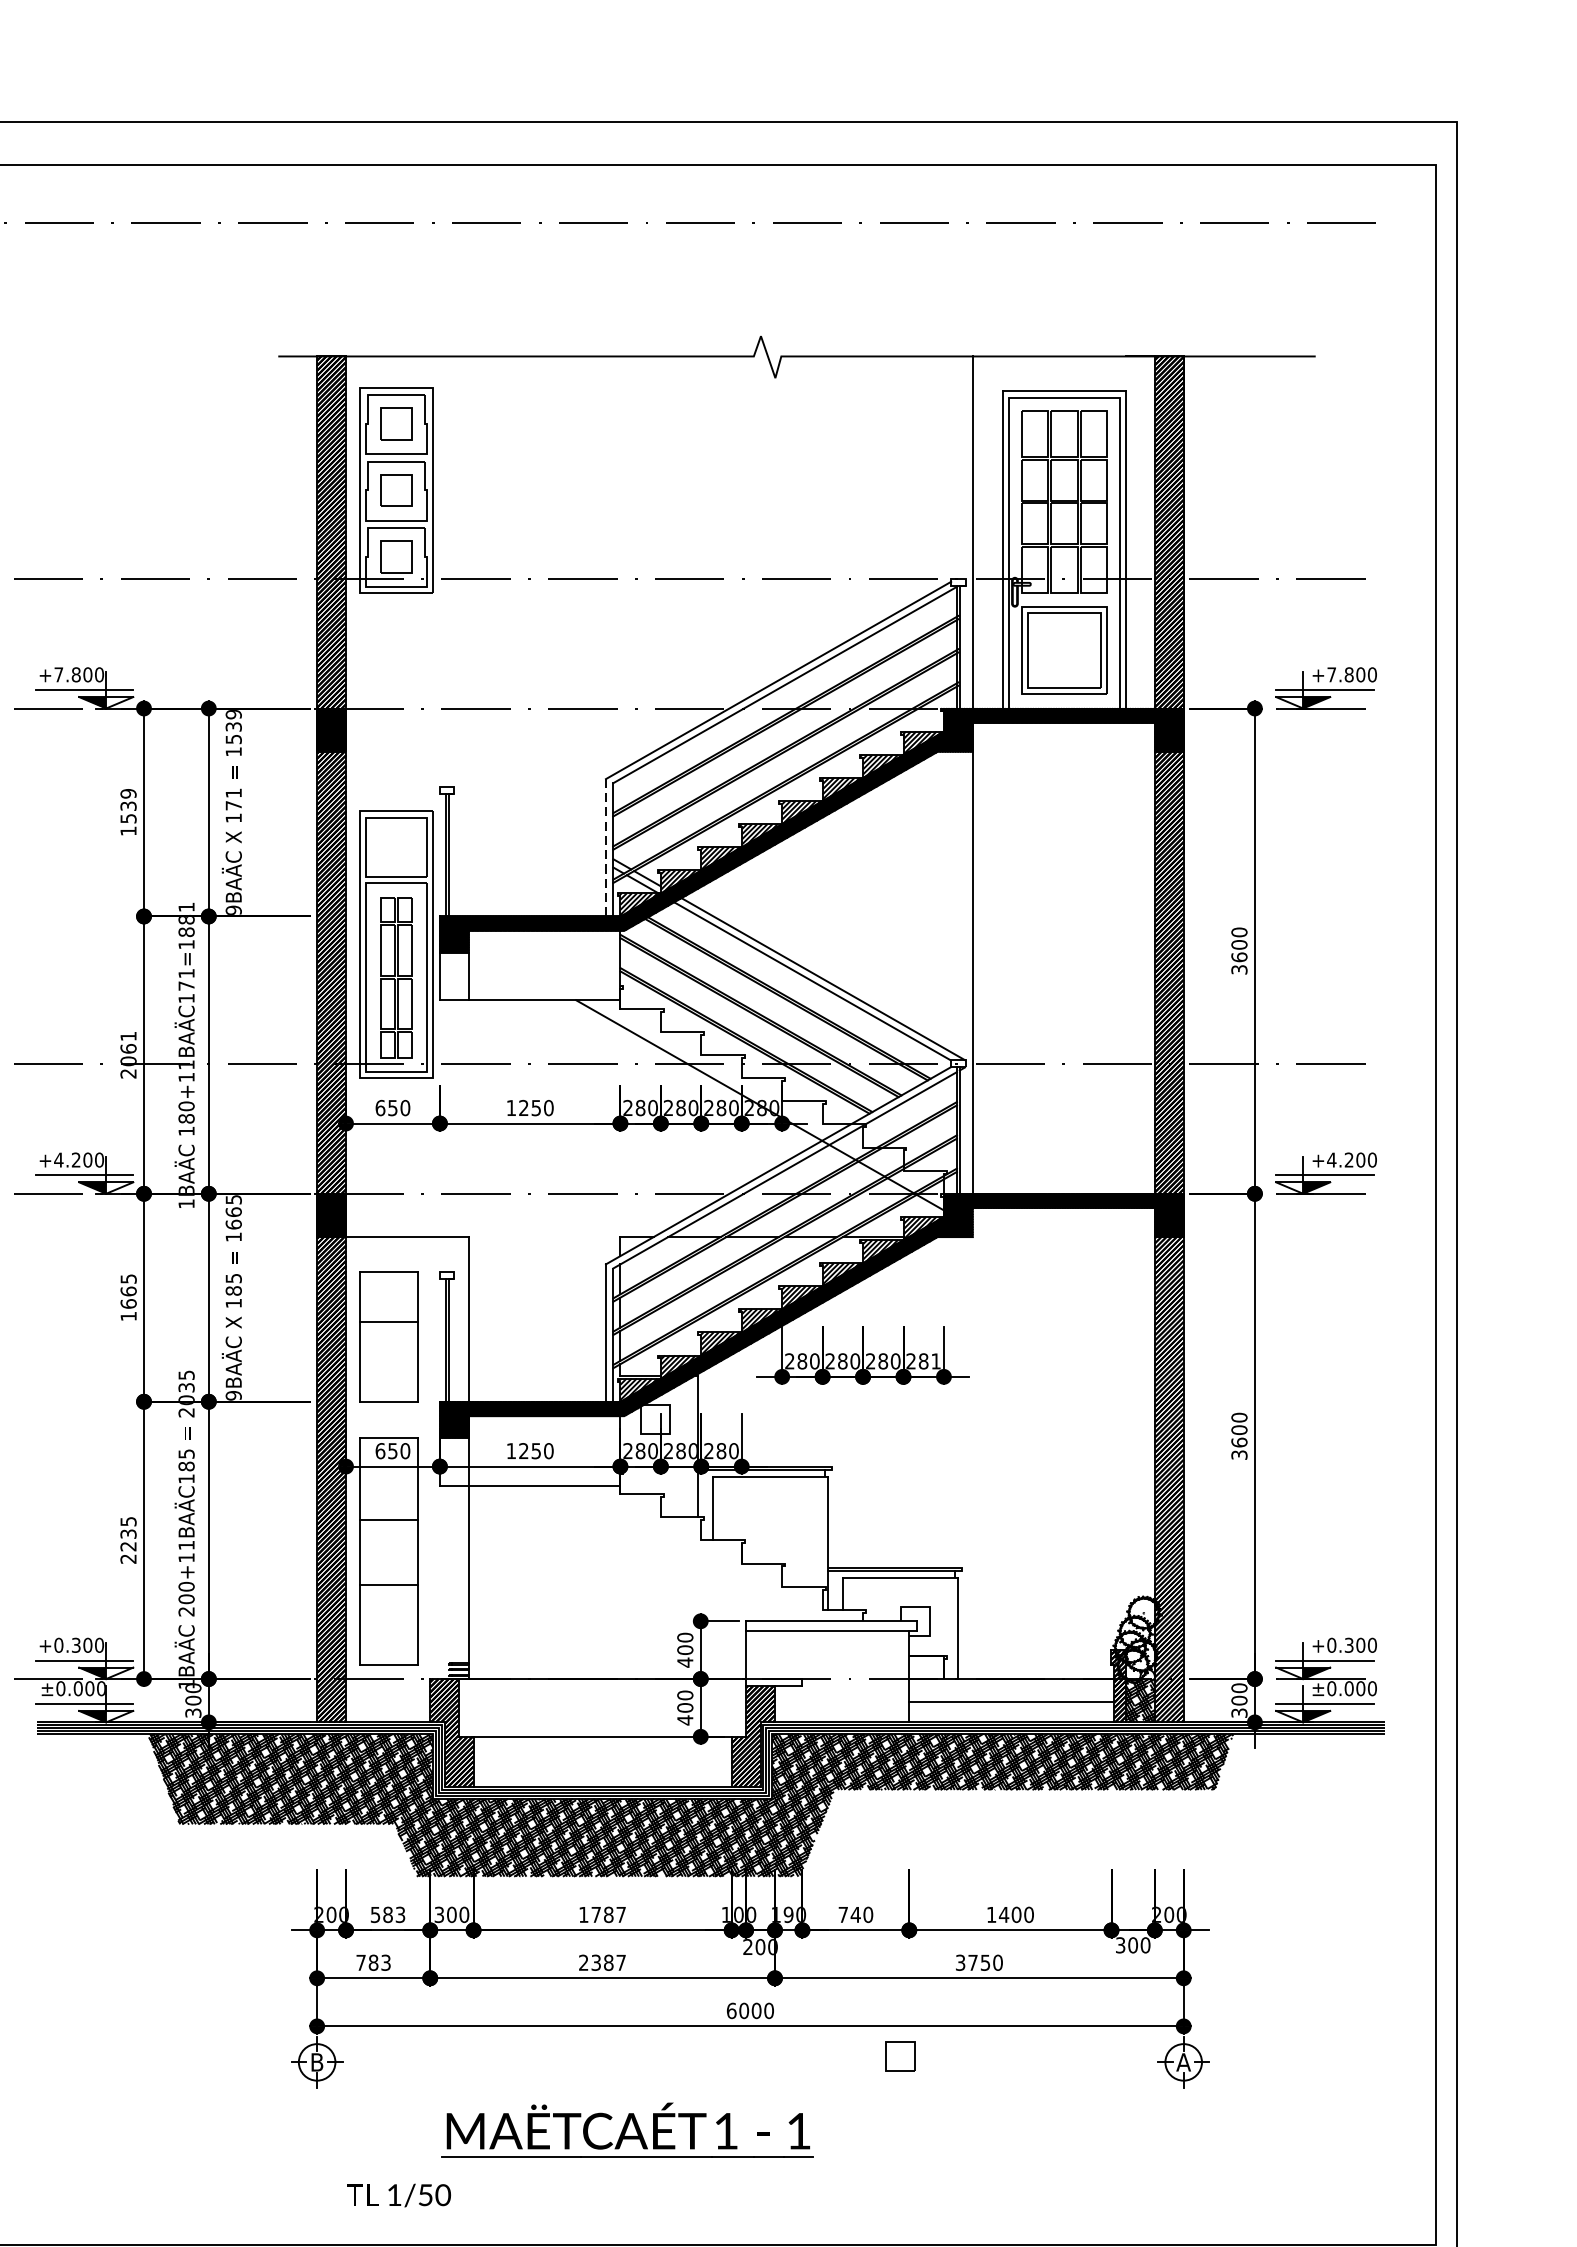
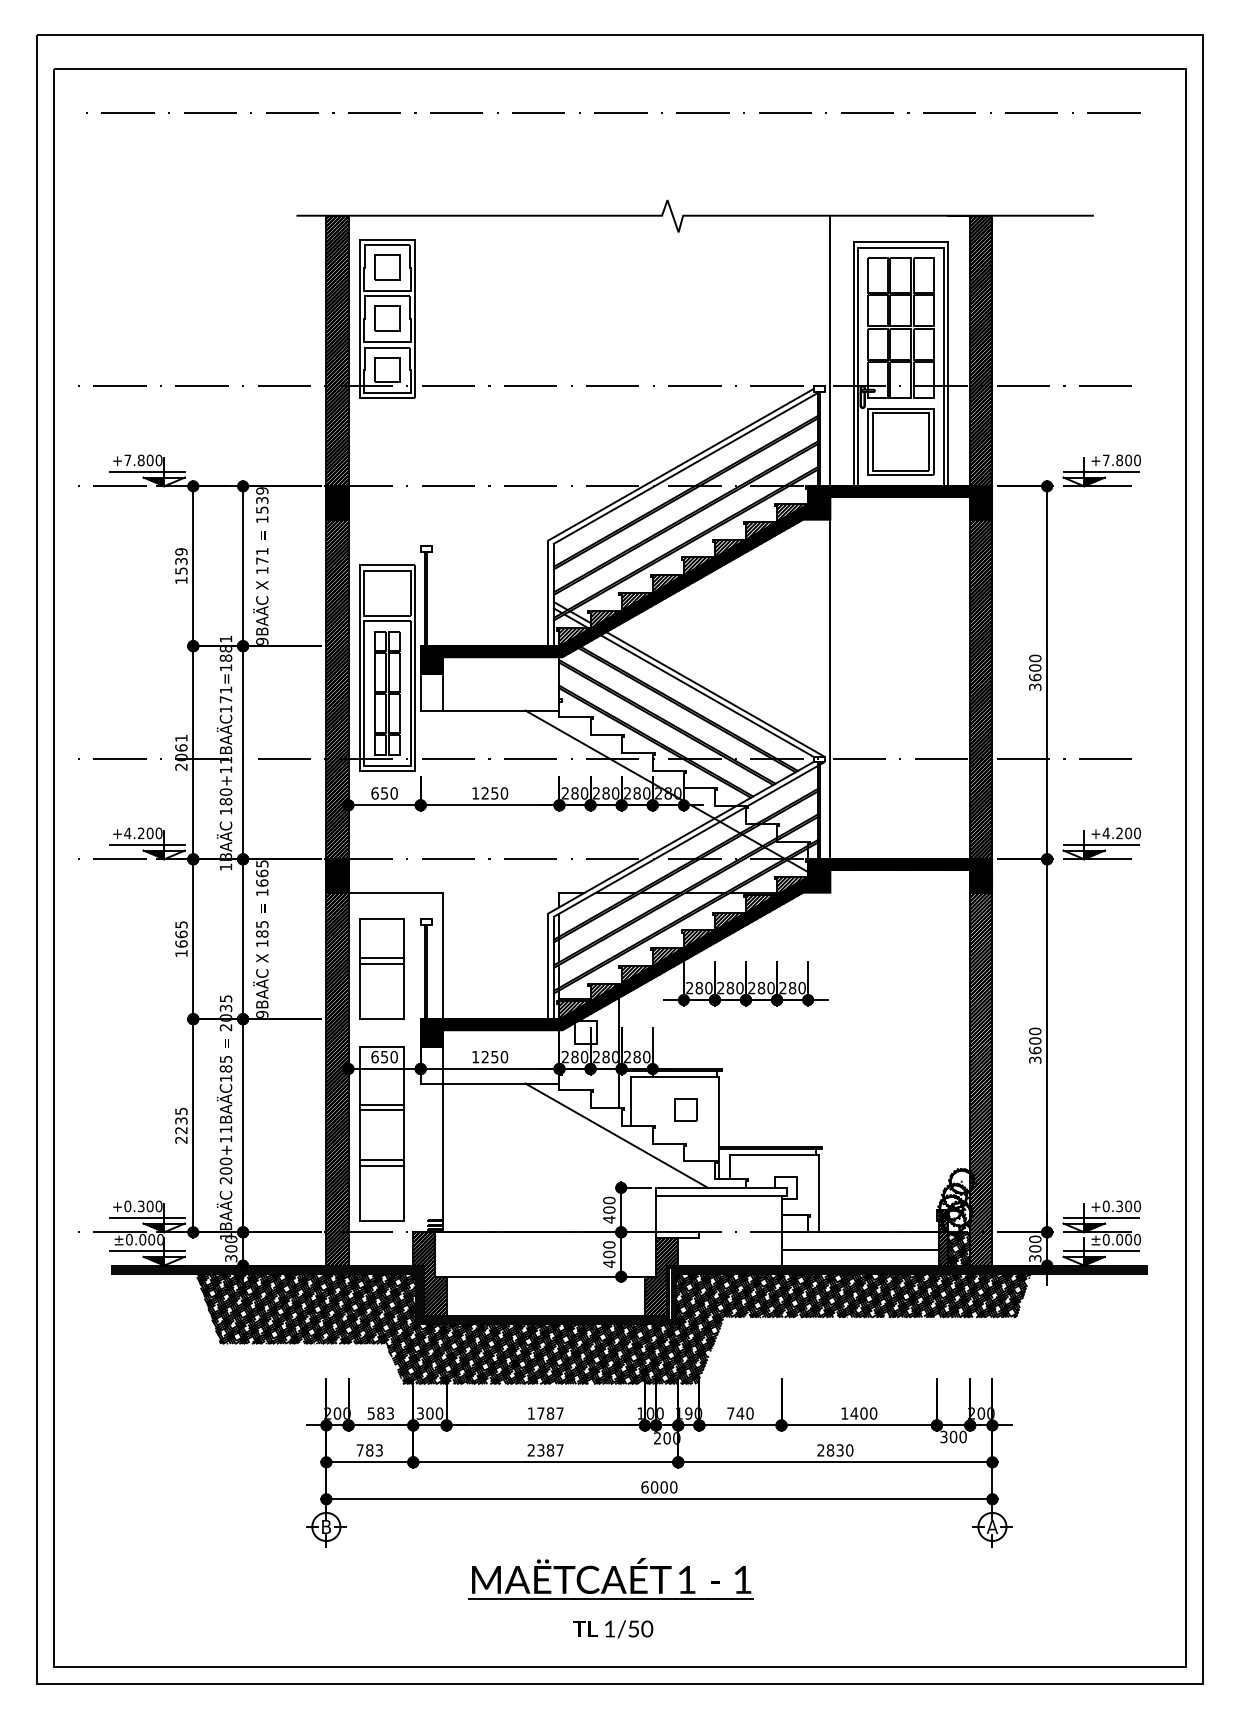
line: (606, 847) -> (548, 593), dashed -> solid
line: (388, 1329) -> (381, 963), added
text: (935, 1360) -> (801, 987), 281 -> 280
line: (388, 1512) -> (381, 1104), added
line: (694, 1553) -> (616, 1135), added
line: (388, 1592) -> (381, 1165), added
text: (973, 1962) -> (830, 1450), 3750 -> 2830
part: (900, 2055) -> (685, 1109), moved
part: (626, 2129) -> (610, 1578), moved
text: (399, 2195) -> (613, 1629), moved

